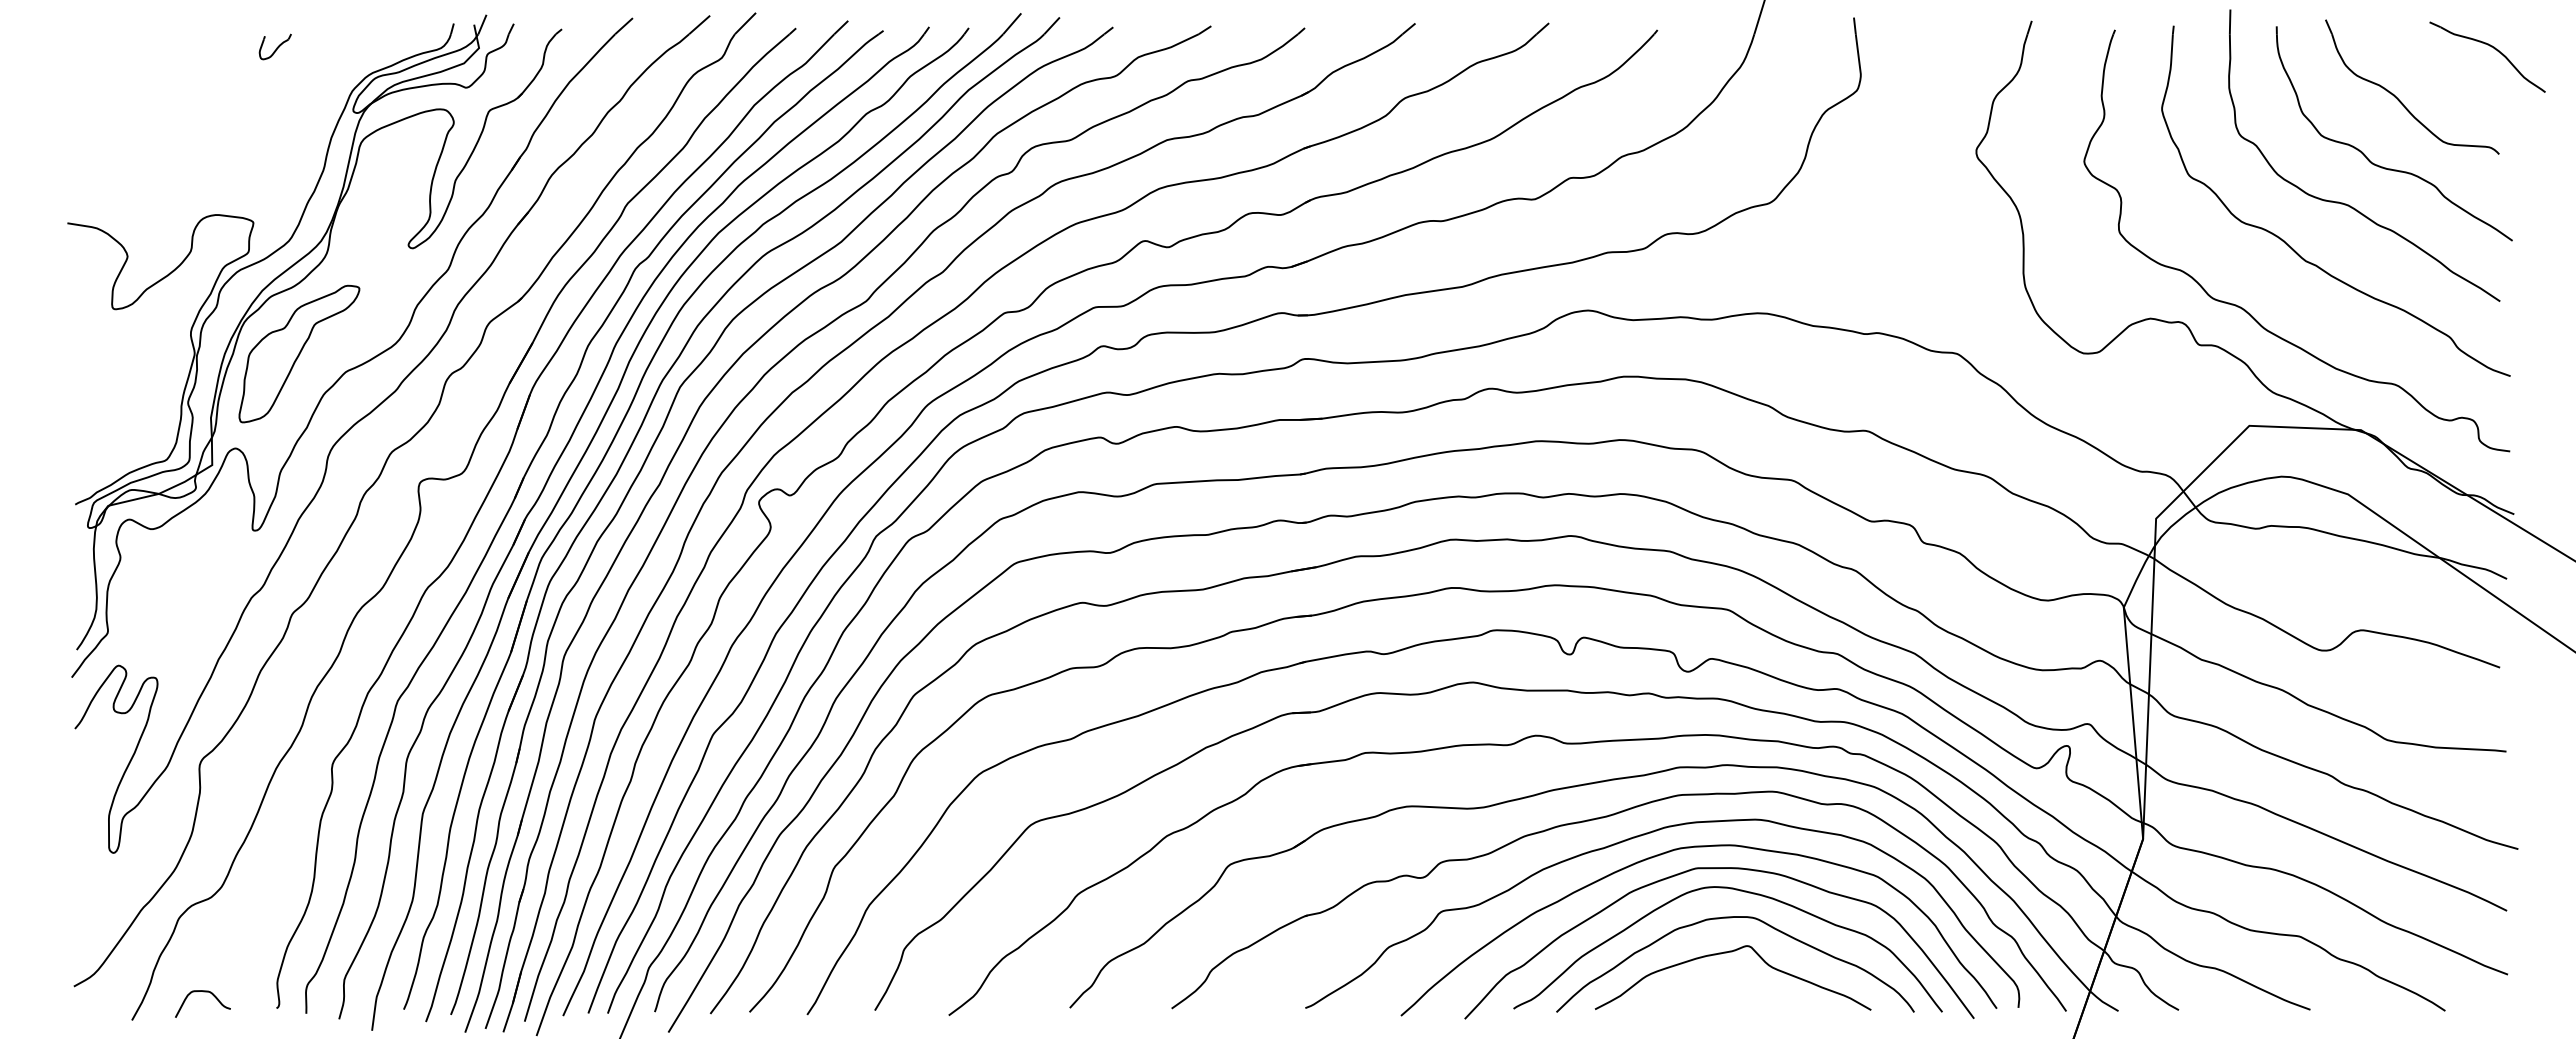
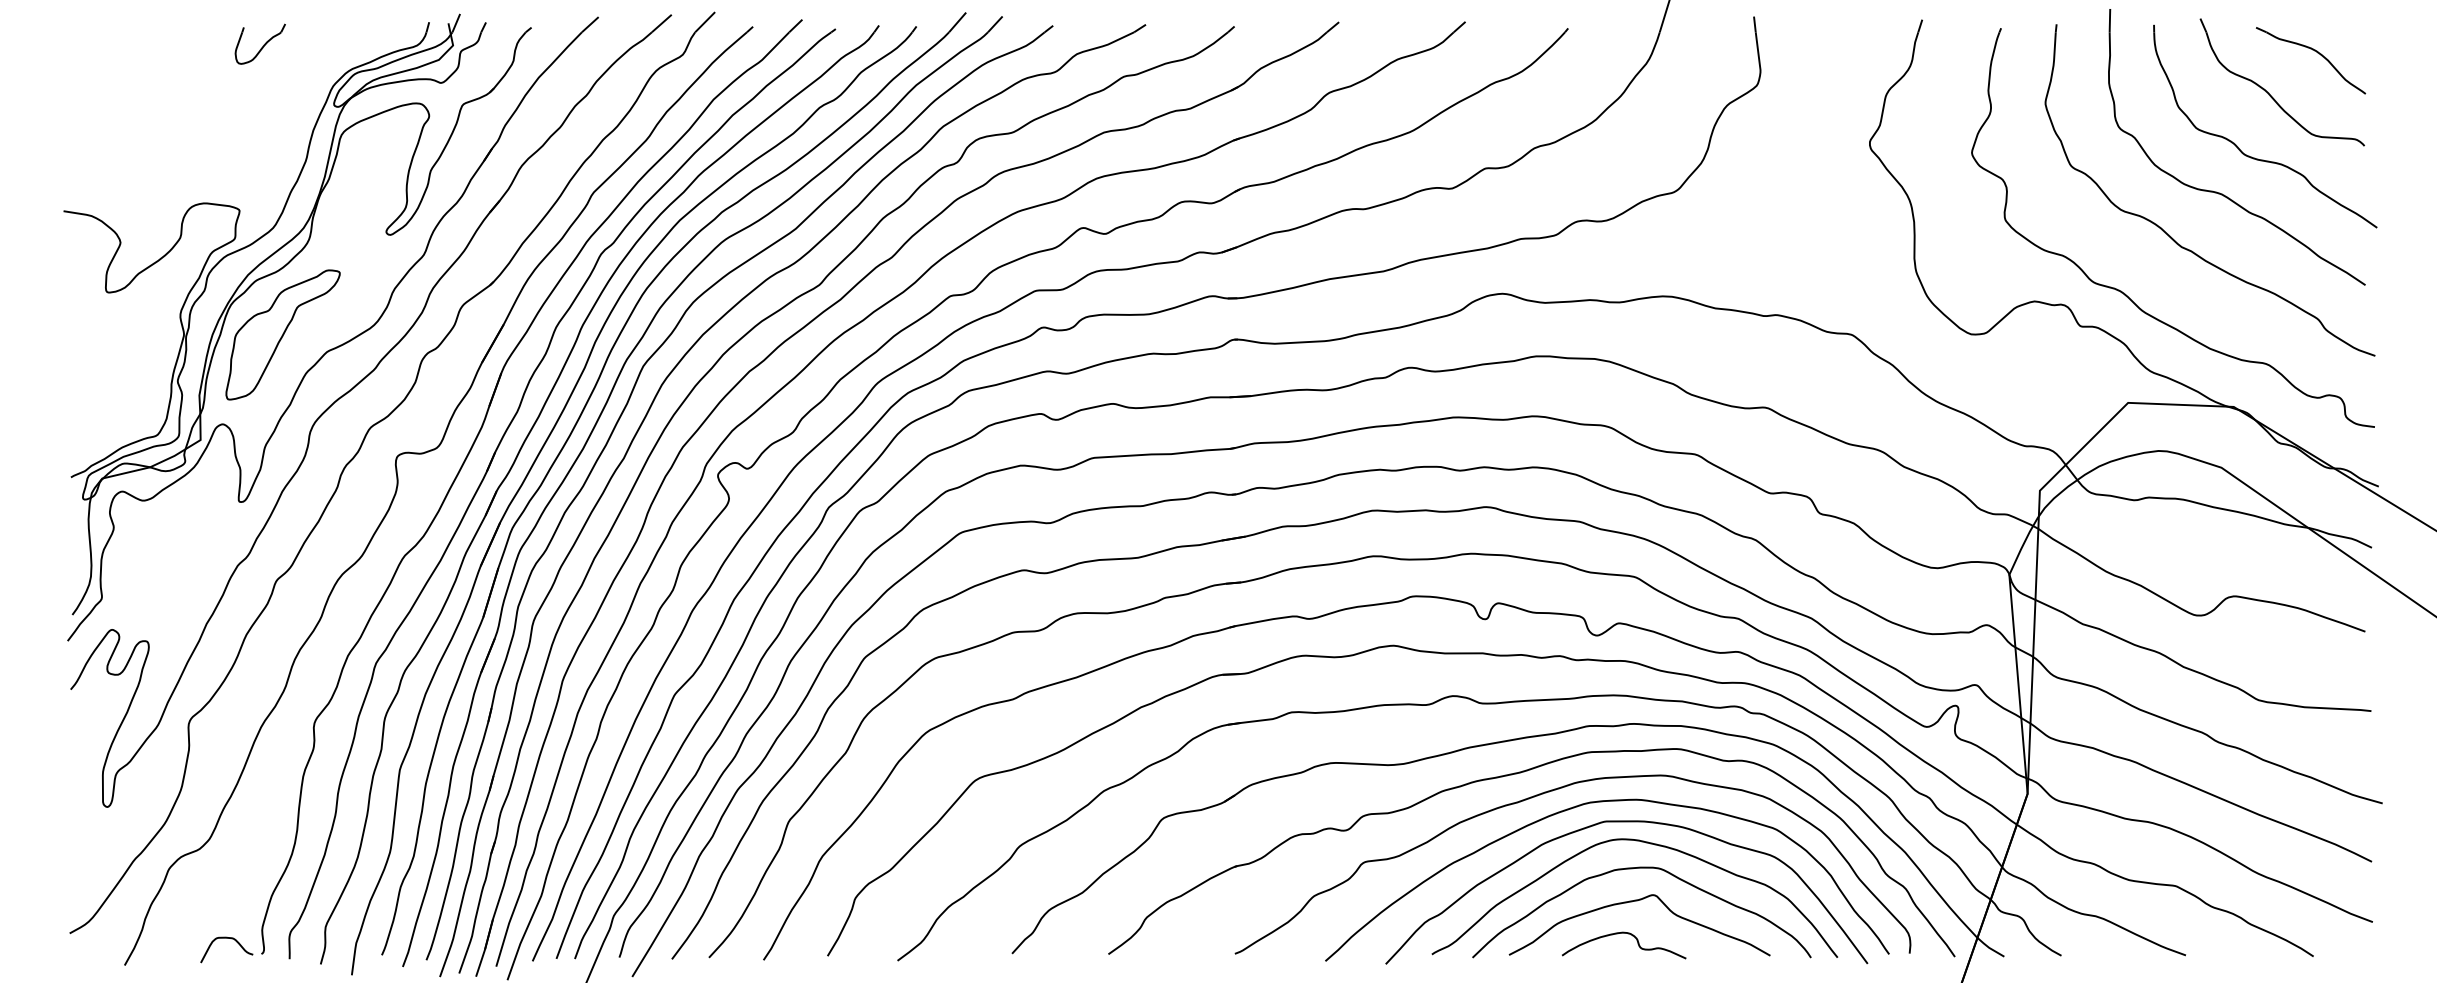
part: (275, 46) -> (260, 43), size x1.67
part: (2491, 47) -> (2314, 51), moved
curve: (1720, 987) -> (1627, 934), added
curve: (203, 992) -> (227, 939), moved

